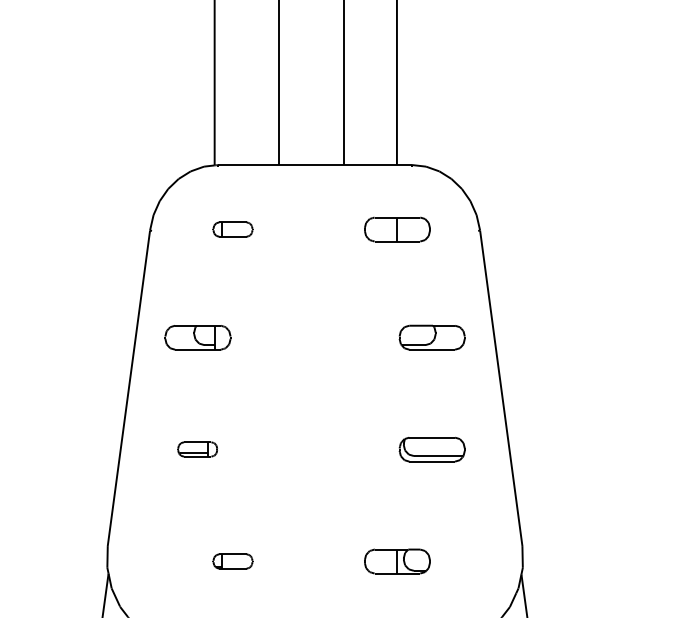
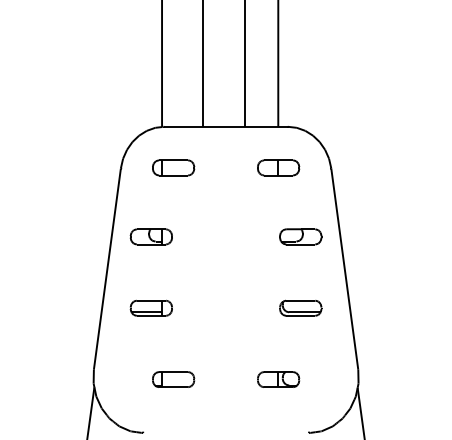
part: (232, 228) -> (173, 167), size x1.67
part: (196, 448) -> (150, 307), size x1.67
part: (232, 561) -> (173, 379), size x1.67

